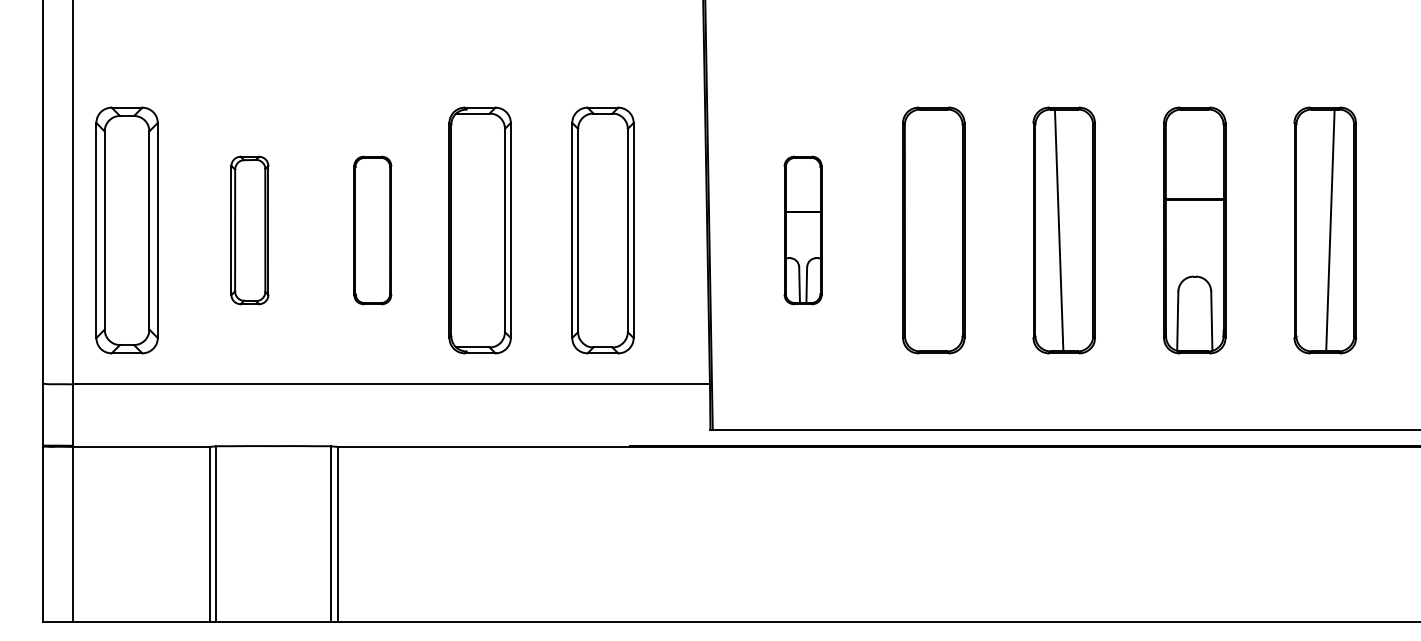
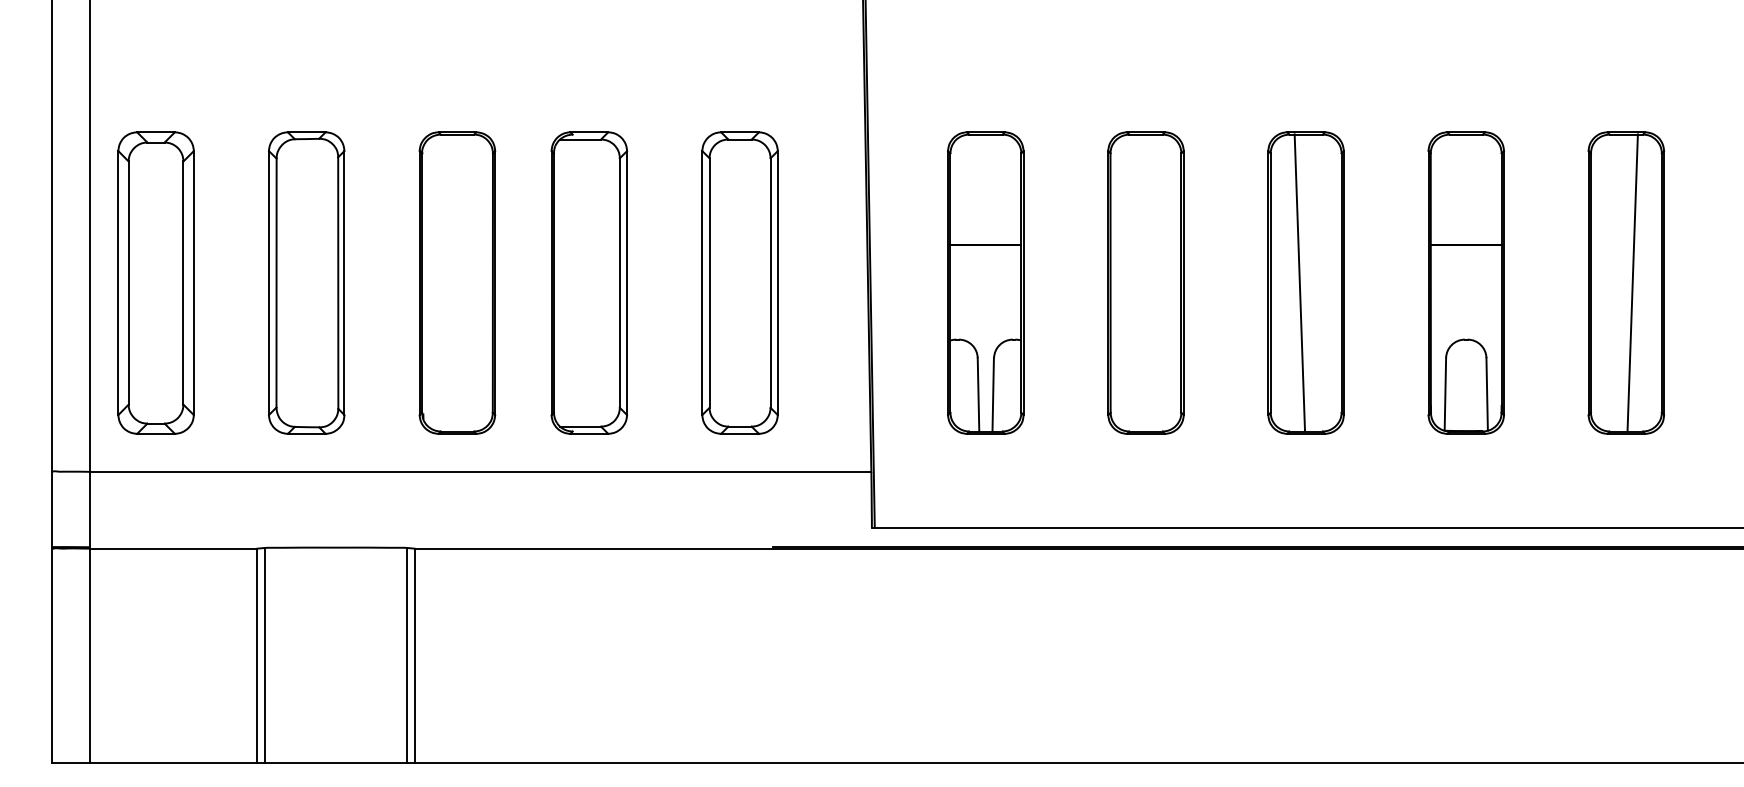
part: (249, 230) -> (306, 283), size x1.67
part: (372, 230) -> (457, 283), size x1.67
part: (802, 230) -> (984, 283), size x1.67

